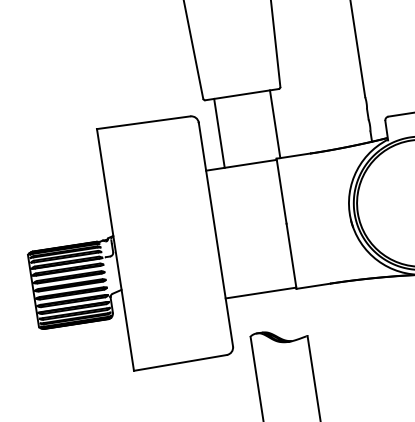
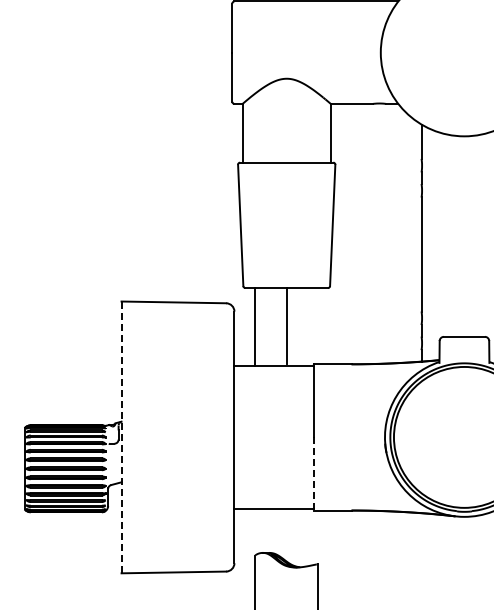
line: (275, 124) -> (287, 326), moved
line: (115, 250) -> (121, 437), solid -> dashed
line: (291, 256) -> (313, 474), solid -> dashed

